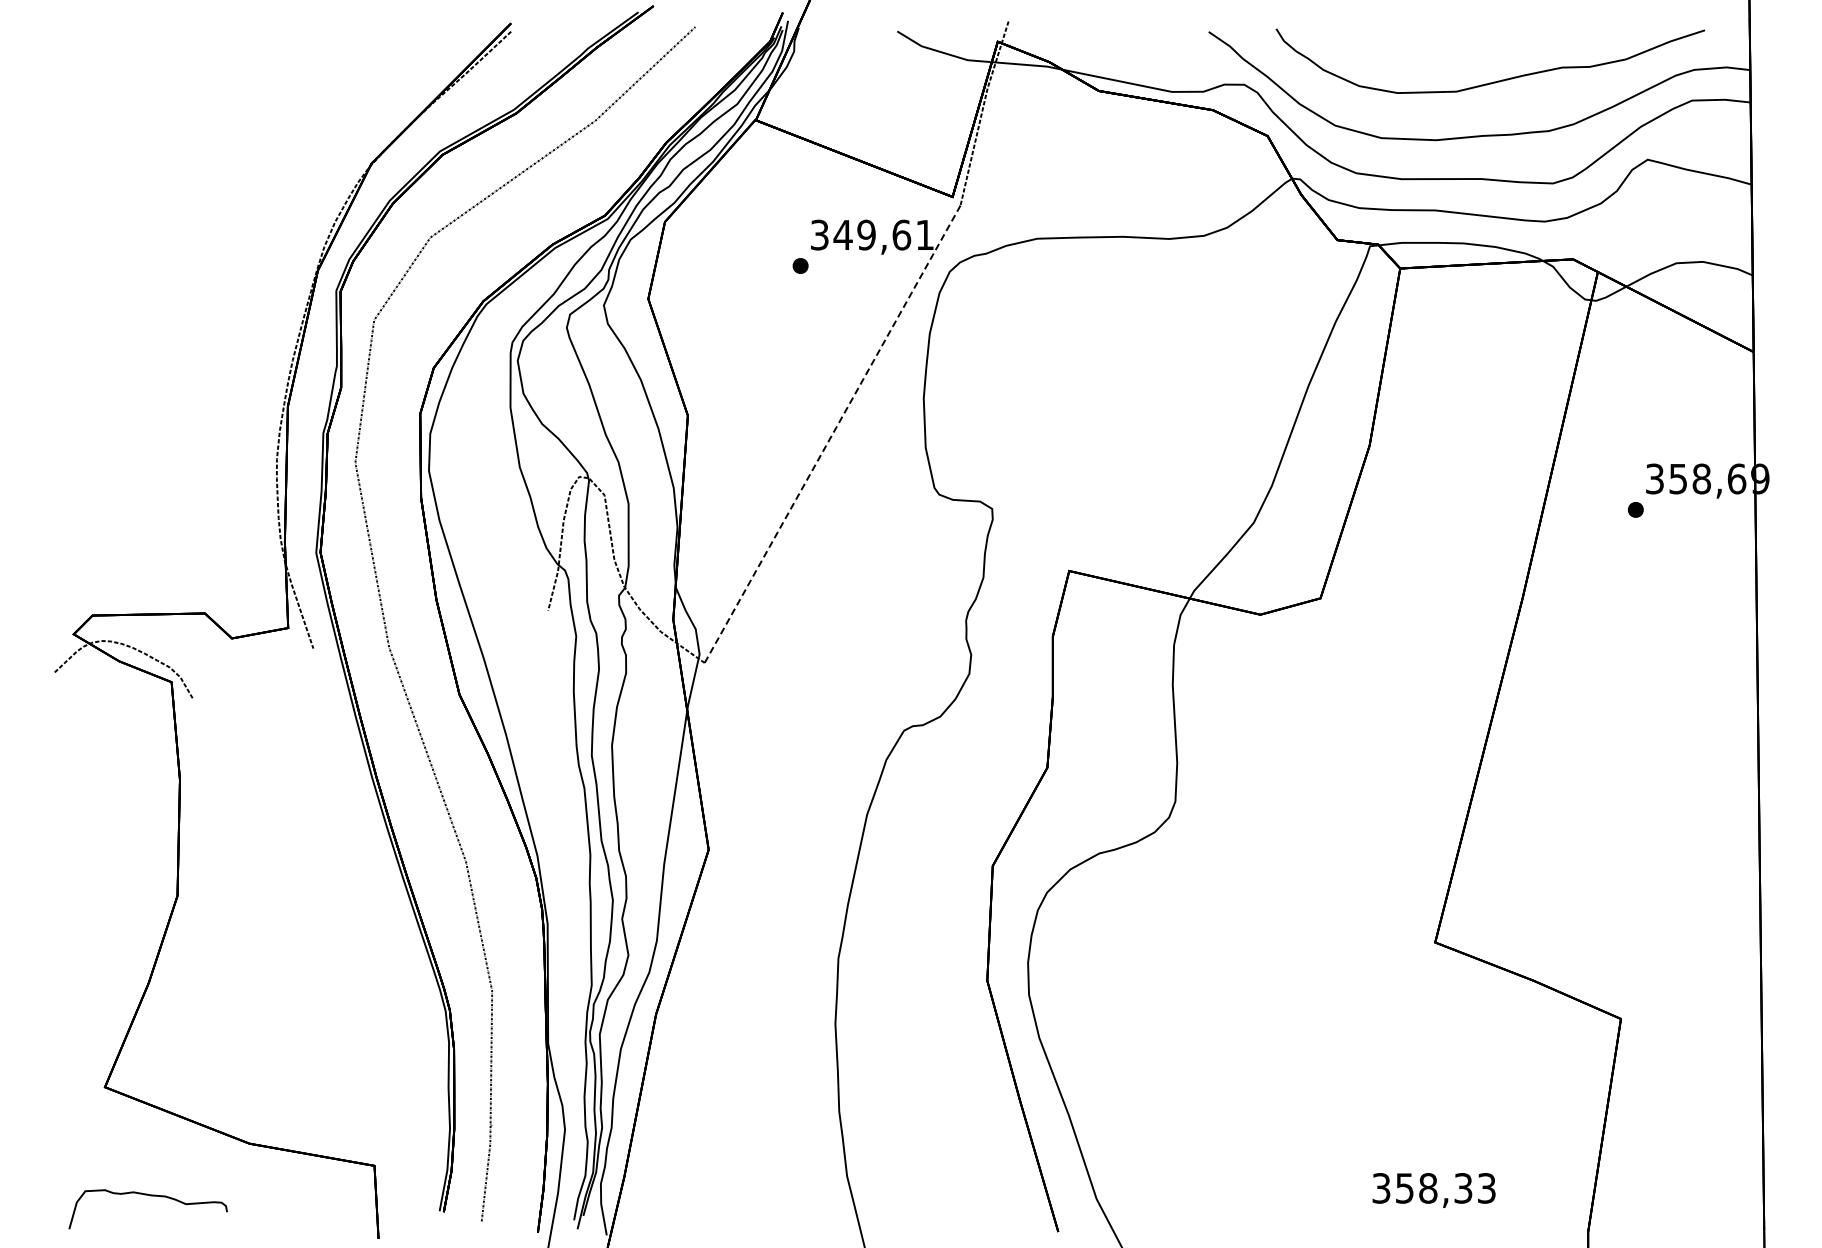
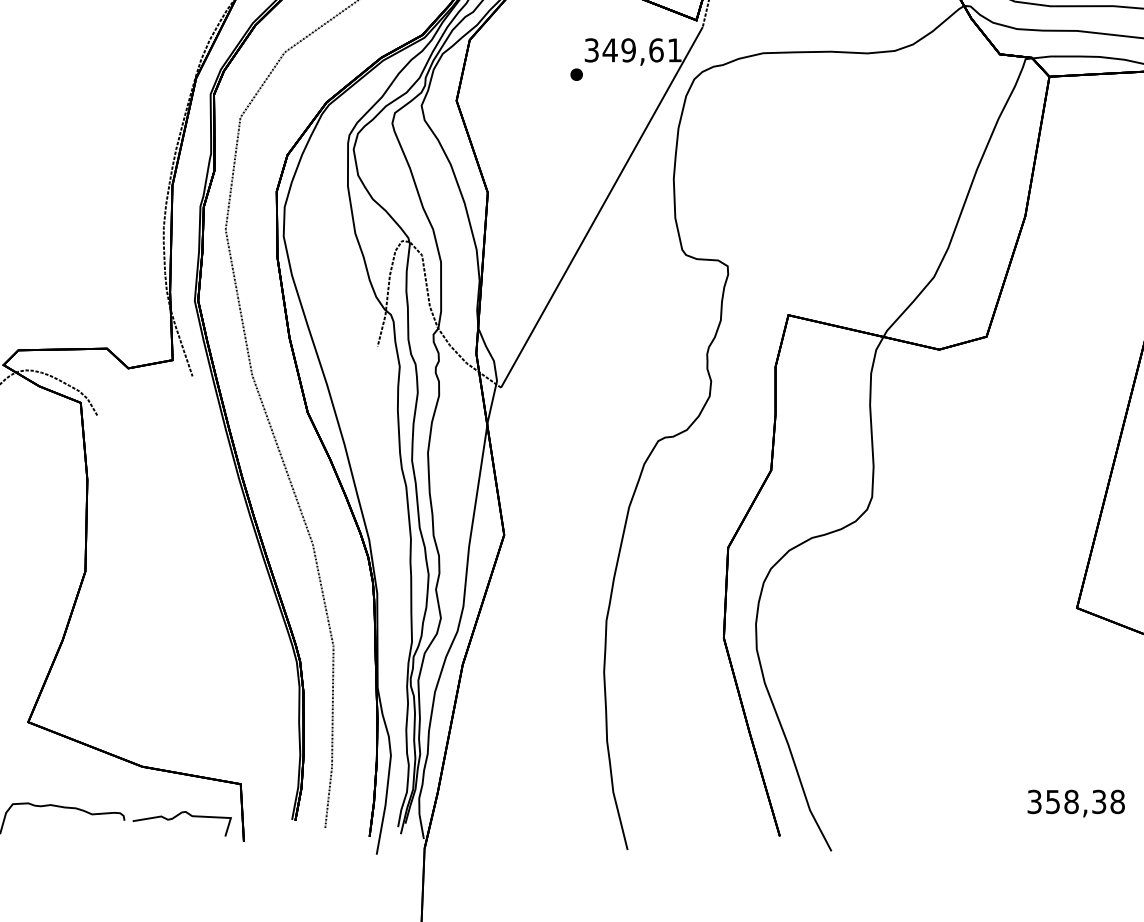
line: (832, 434) -> (601, 207), dashed -> solid
text: (1486, 1188) -> (1117, 802), 358,33 -> 358,38
curve: (293, 1207) -> (176, 817), added

